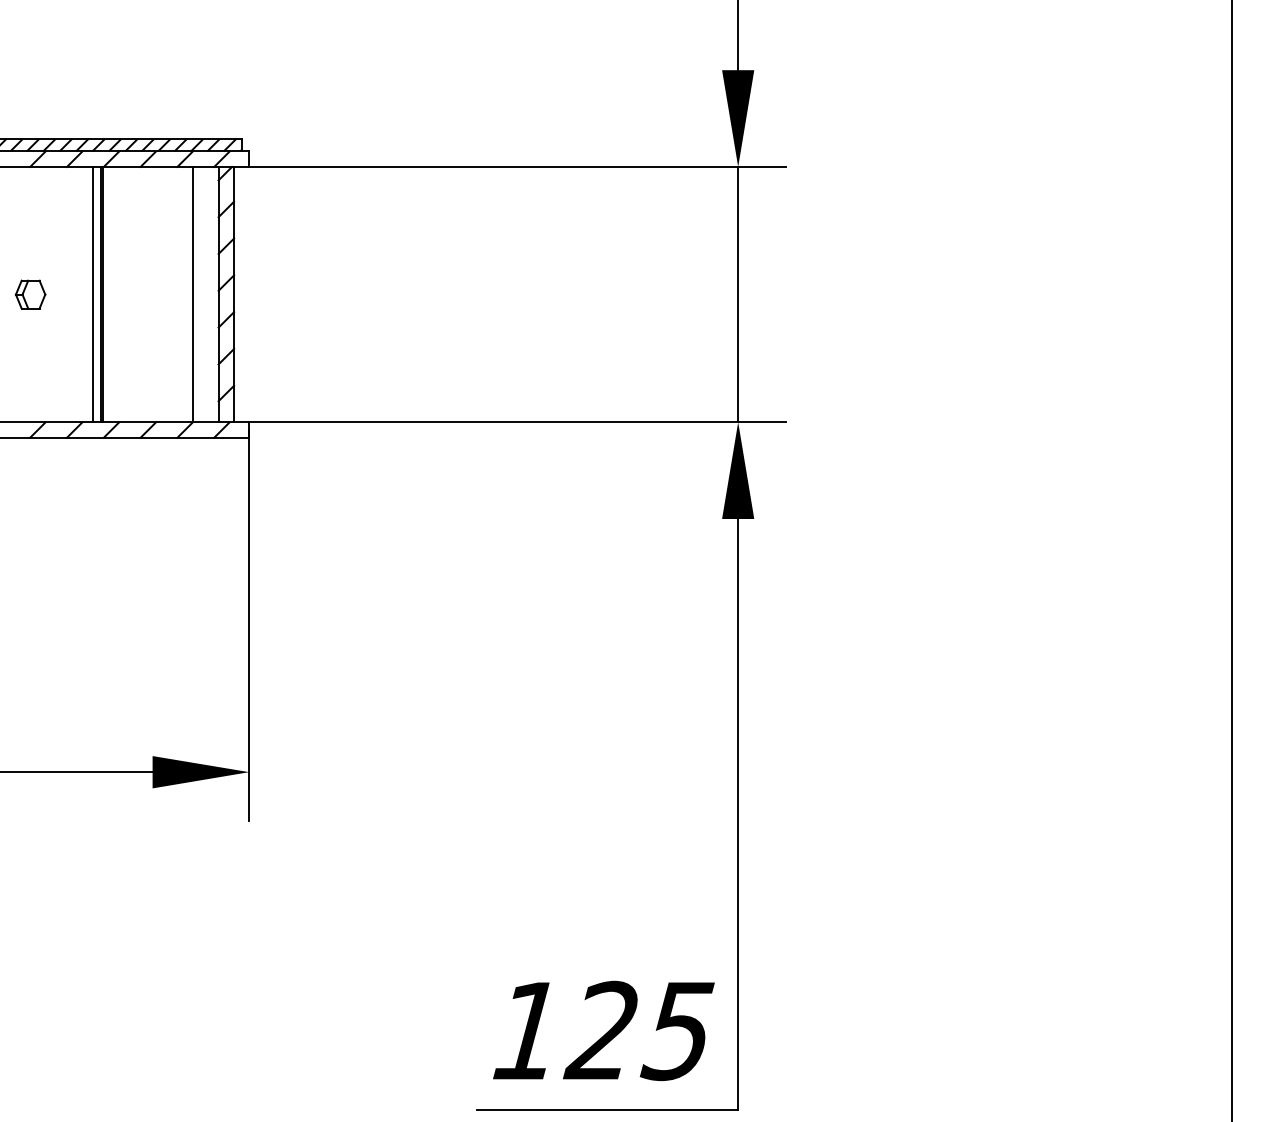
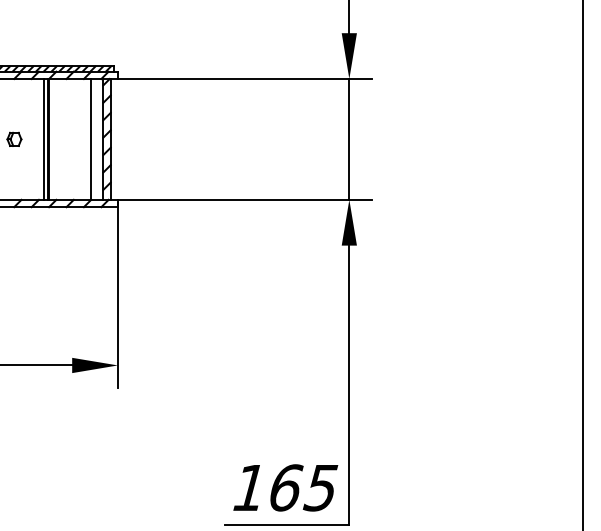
text: (601, 1030) -> (284, 487), 125 -> 165

